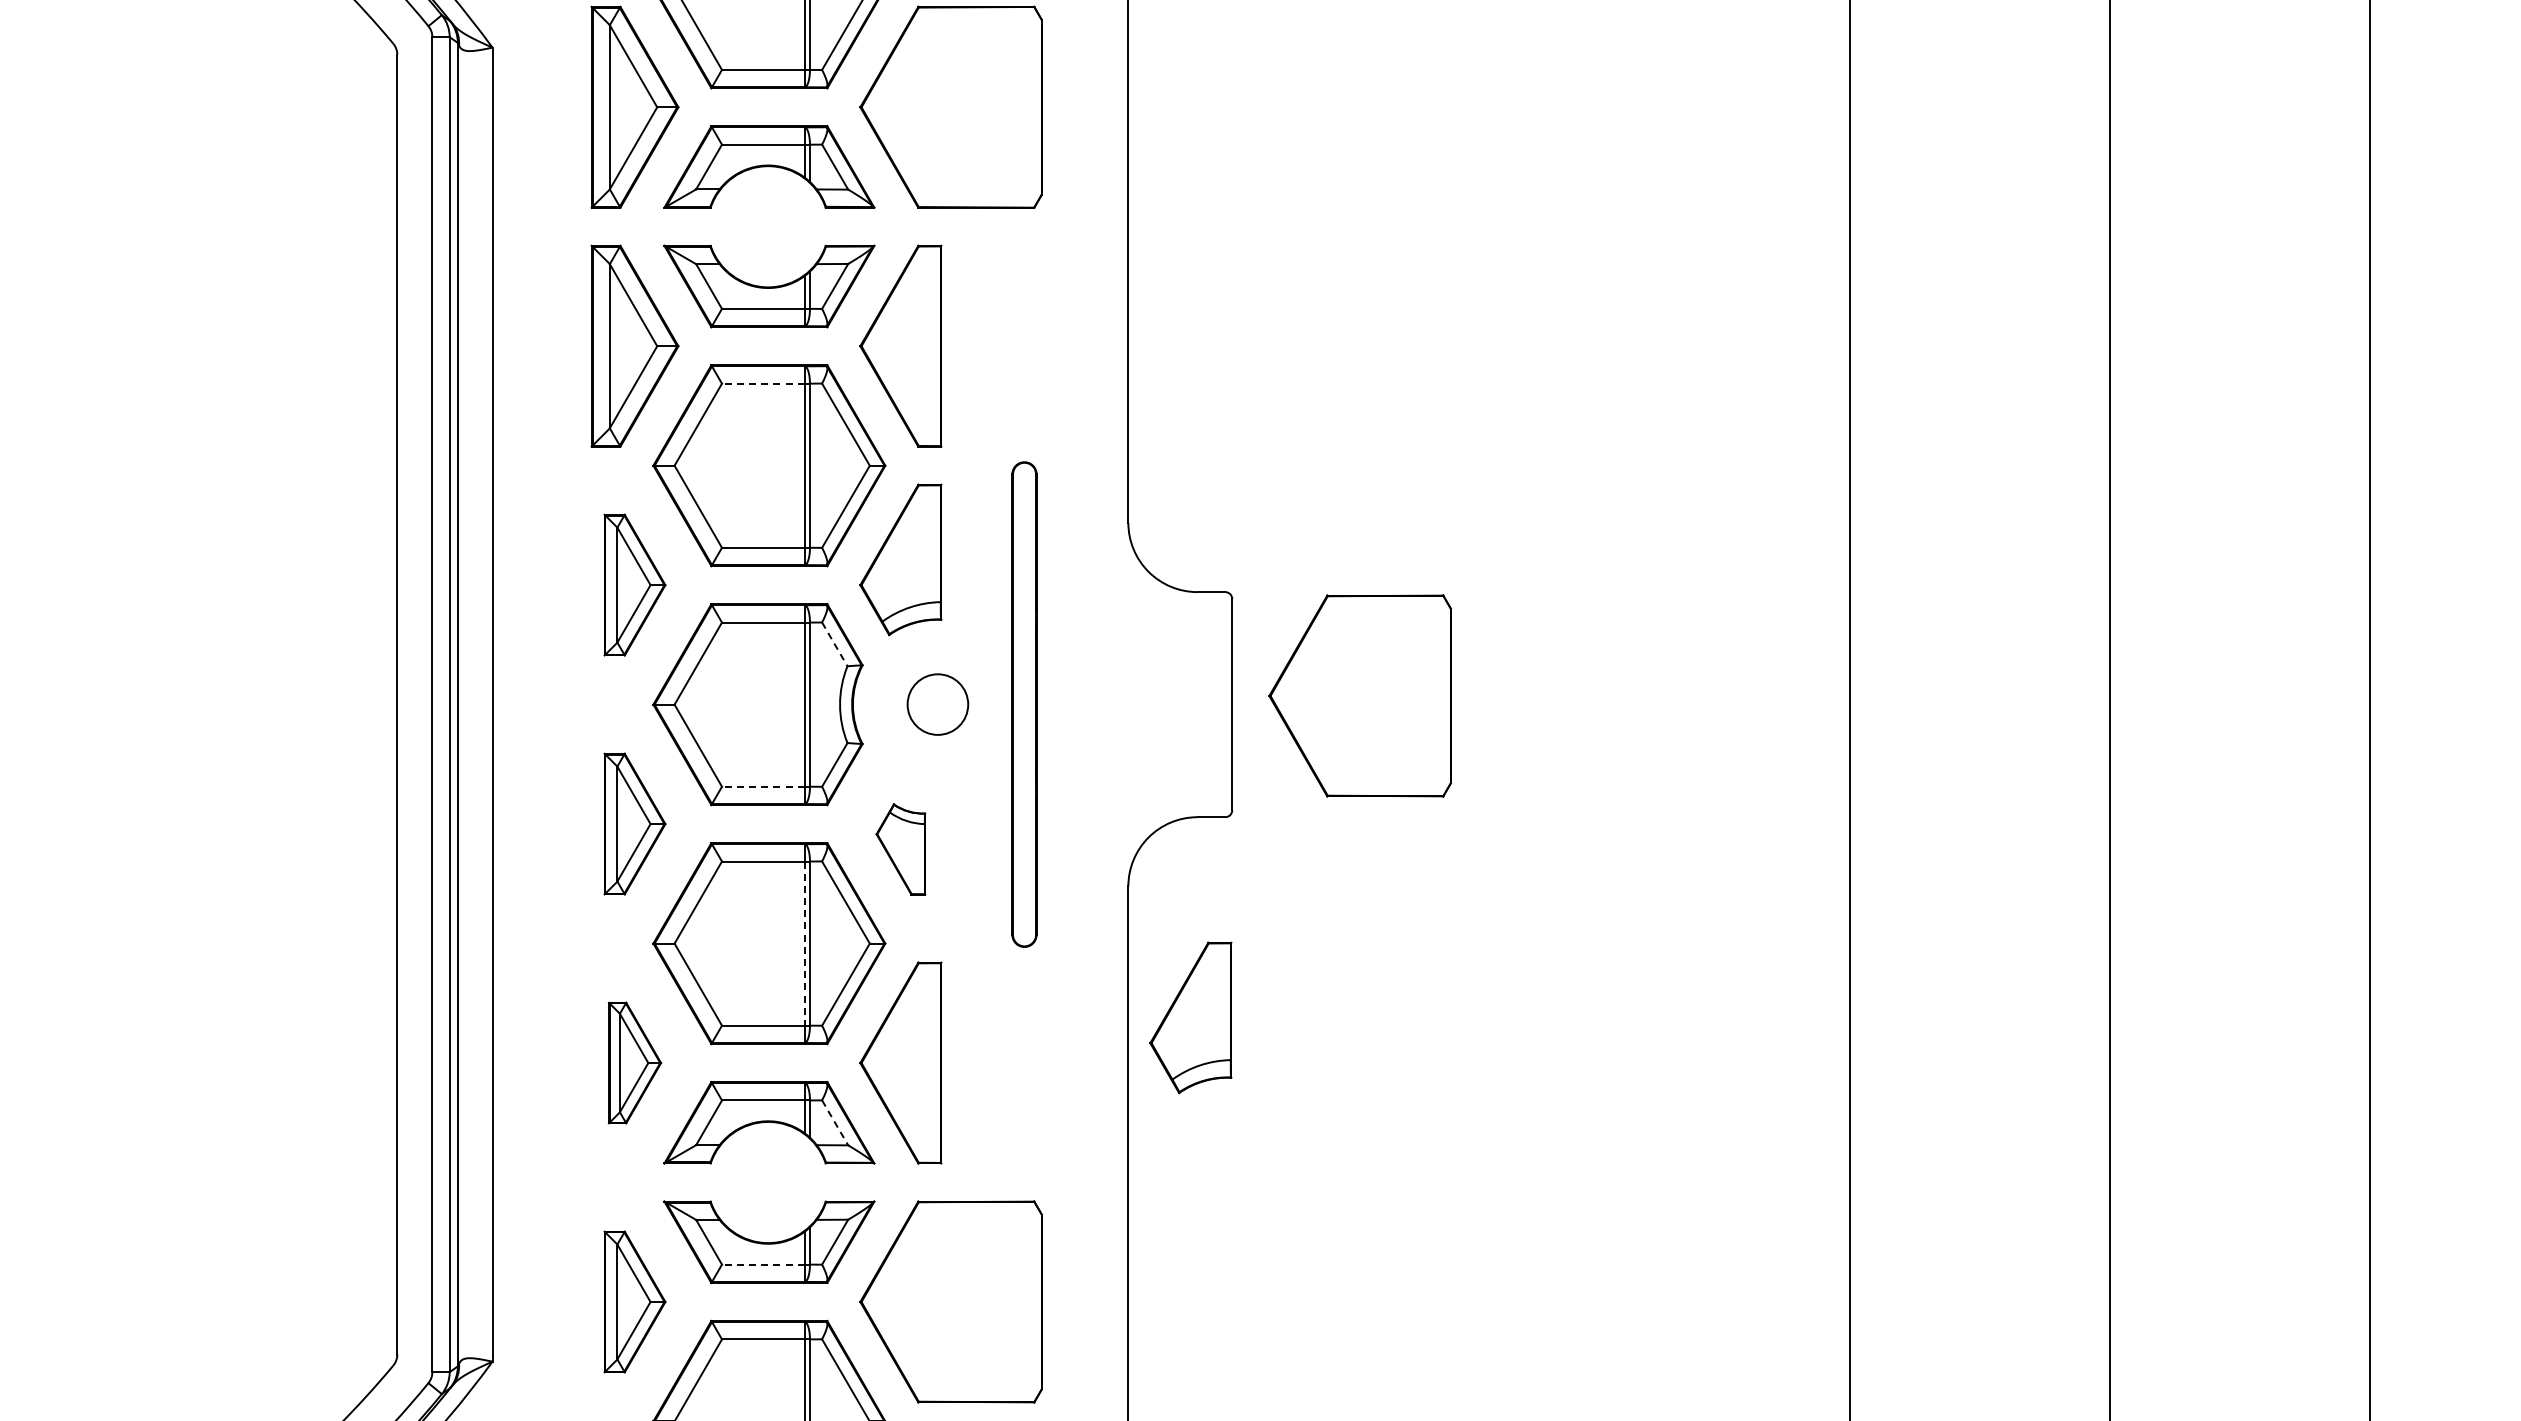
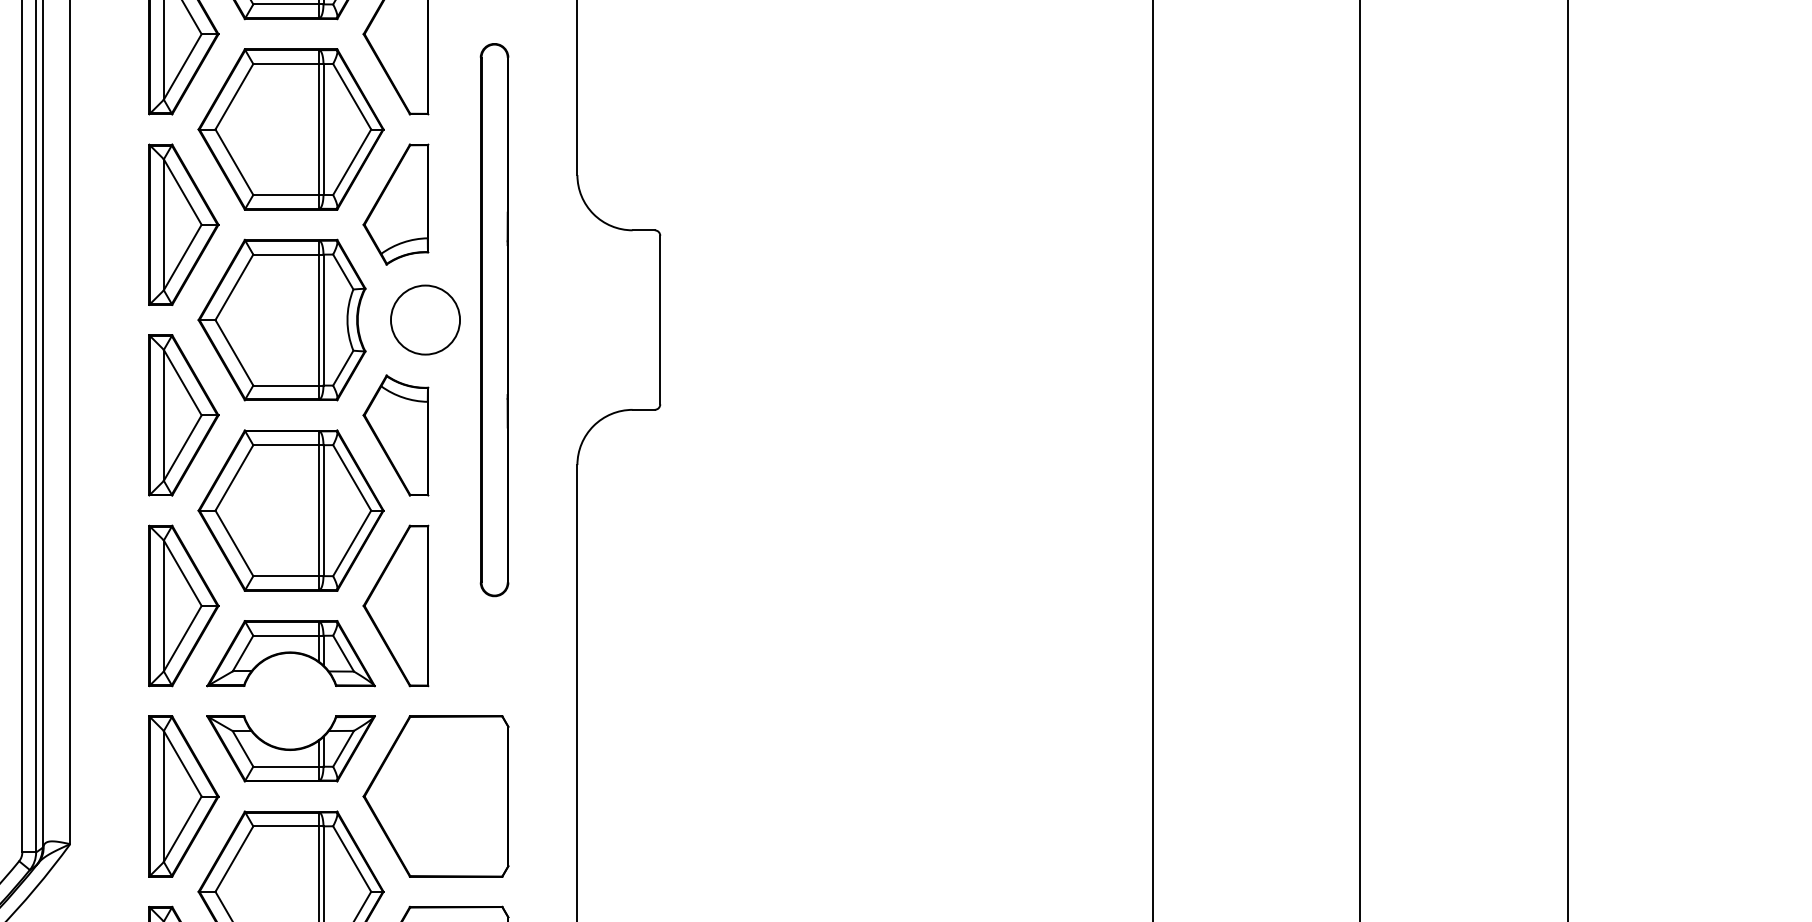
line: (762, 383) -> (285, 63), dashed -> solid
part: (634, 584) -> (183, 224), size x1.43
line: (835, 644) -> (343, 272), dashed -> solid
part: (1359, 695) -> (761, 312), removed
circle: (937, 704) -> (425, 319), size x1.43
part: (1024, 704) -> (494, 319), size x1.43
line: (762, 786) -> (285, 385), dashed -> solid
part: (634, 823) -> (183, 414), size x1.43
part: (900, 849) -> (395, 435), size x1.67
line: (804, 944) -> (319, 511), dashed -> solid
part: (1190, 1017) -> (626, 569), removed
part: (634, 1062) -> (183, 605), size x1.67
line: (835, 1123) -> (343, 654), dashed -> solid
line: (762, 1264) -> (285, 766), dashed -> solid
part: (634, 1301) -> (183, 796), size x1.43

